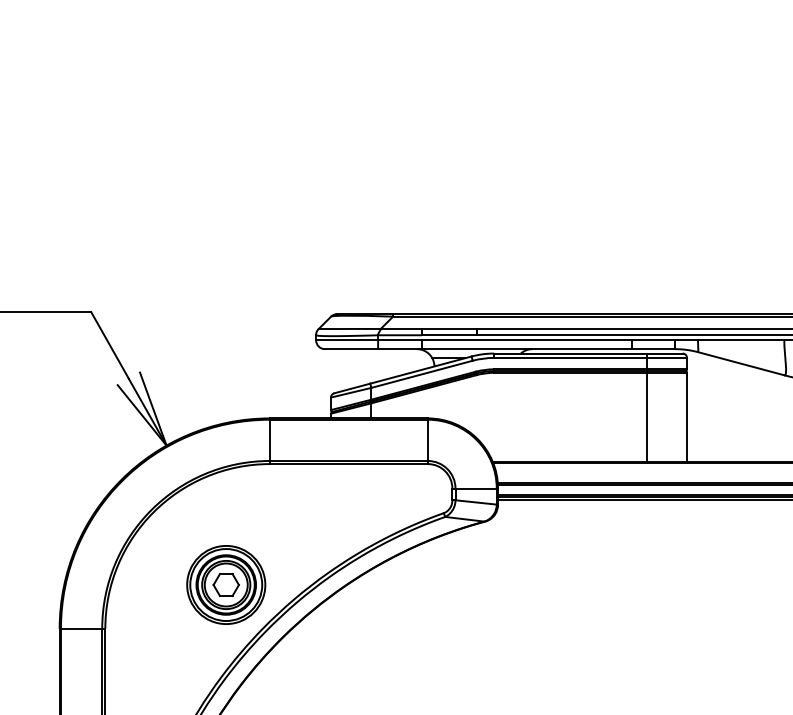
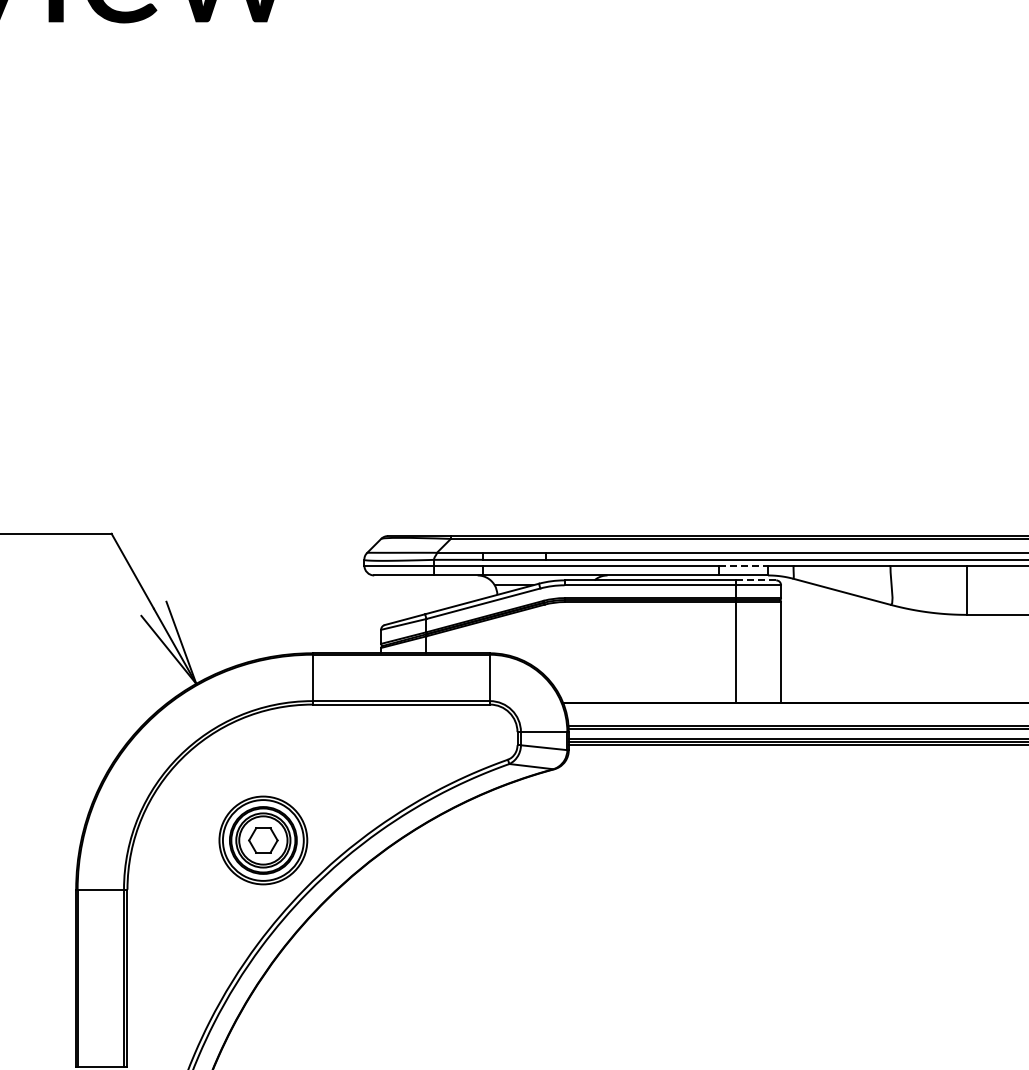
line: (653, 340) -> (743, 565), solid -> dashed
line: (665, 353) -> (756, 580), solid -> dashed

